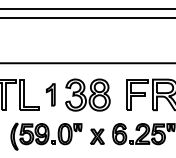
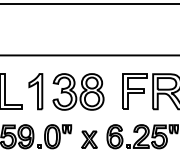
part: (50, 94) -> (35, 91), size x1.43

